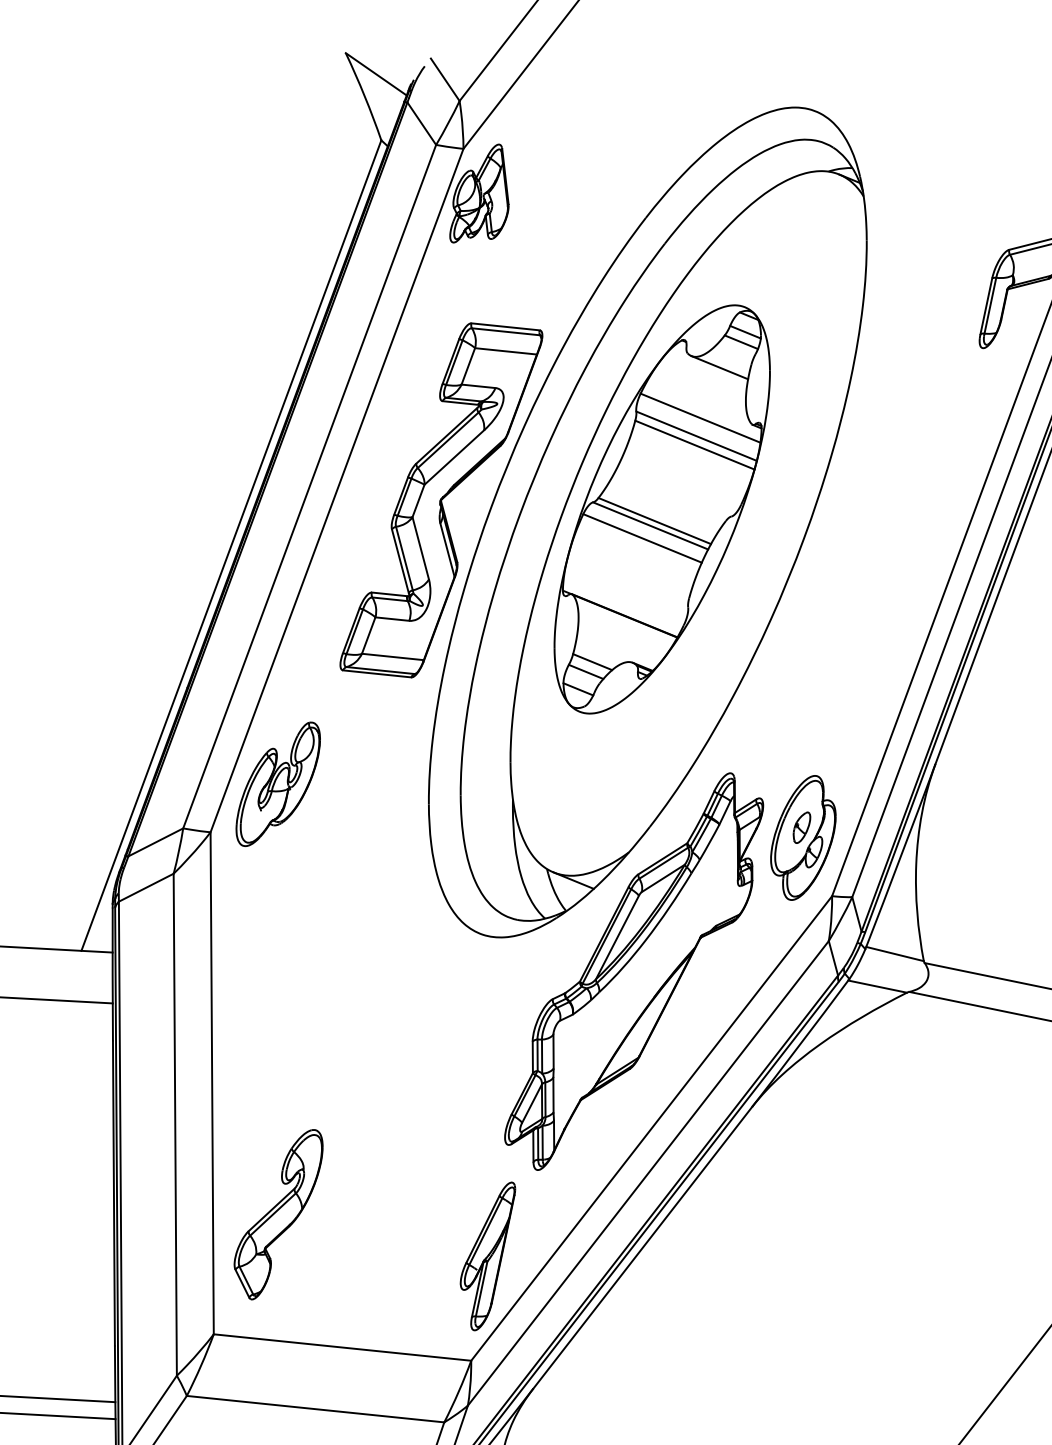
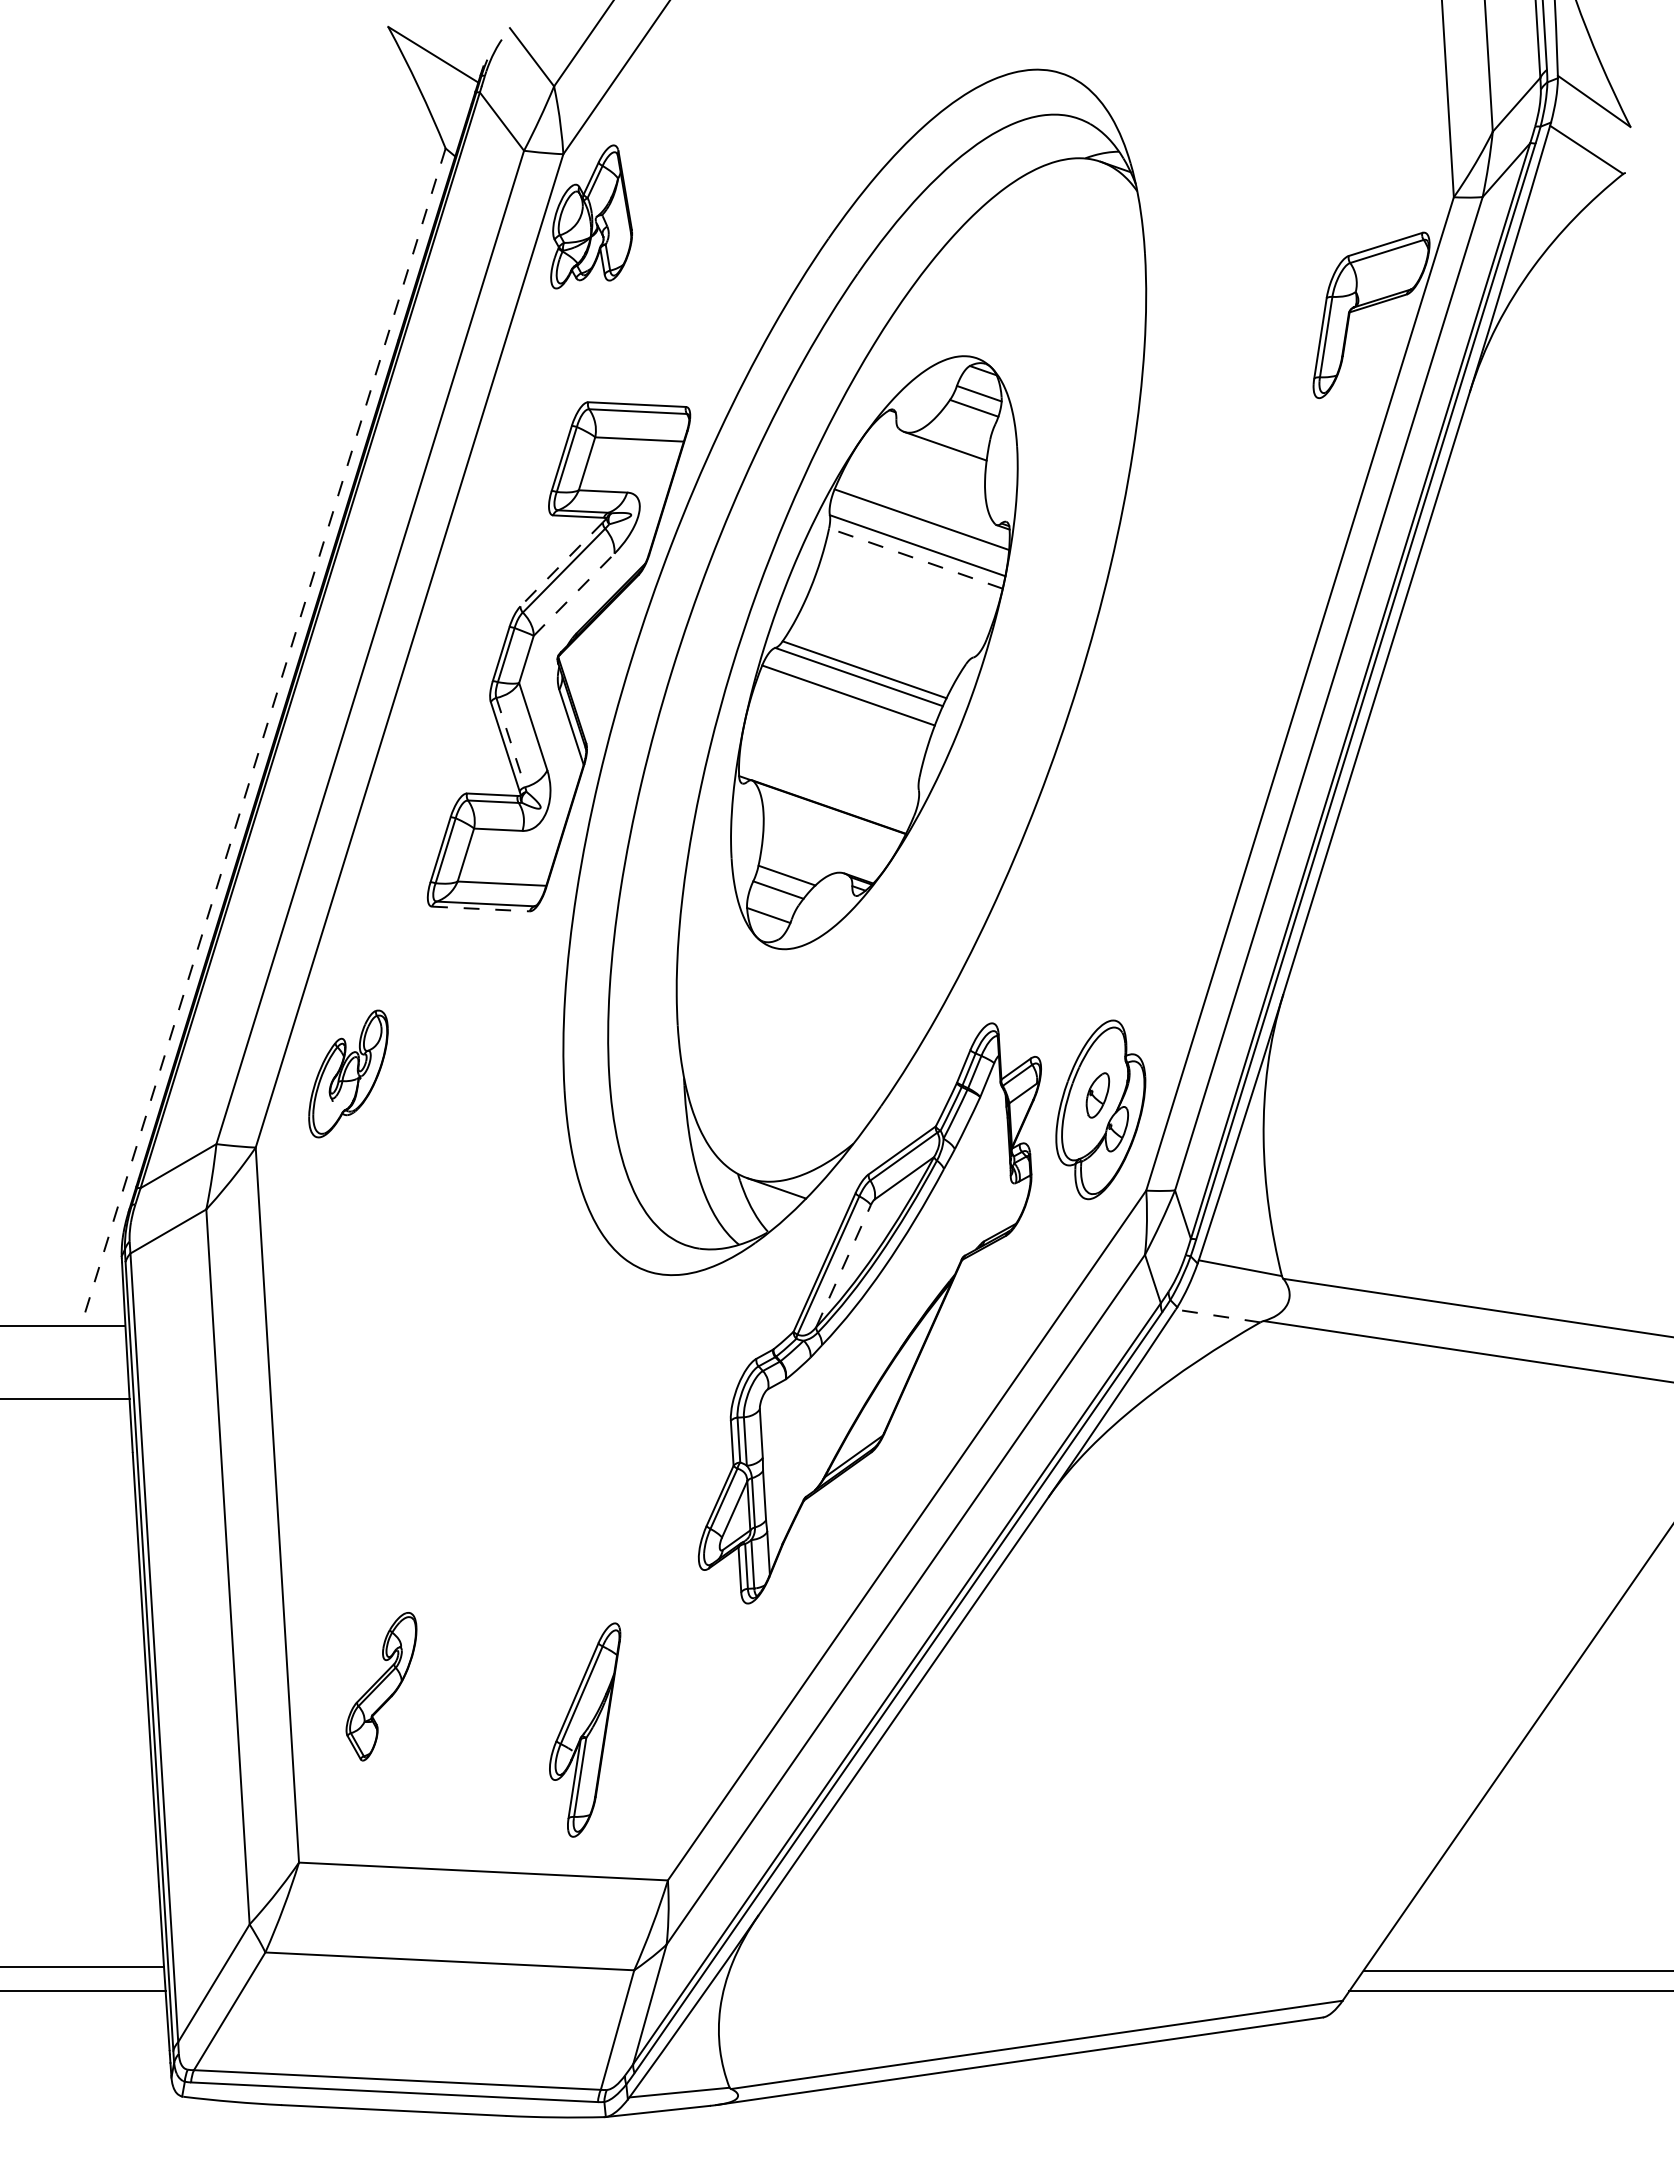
line: (446, 435) -> (561, 564), solid -> dashed
line: (694, 445) -> (915, 558), solid -> dashed
line: (454, 457) -> (574, 594), solid -> dashed
line: (231, 545) -> (263, 737), solid -> dashed
line: (404, 558) -> (510, 742), solid -> dashed
line: (376, 674) -> (480, 909), solid -> dashed
part: (278, 783) -> (348, 1073), size x0.7
line: (617, 937) -> (843, 1266), solid -> dashed
line: (877, 987) -> (1218, 1316), solid -> dashed
part: (278, 1214) -> (381, 1686), size x0.6
part: (487, 1255) -> (585, 1729), moved

